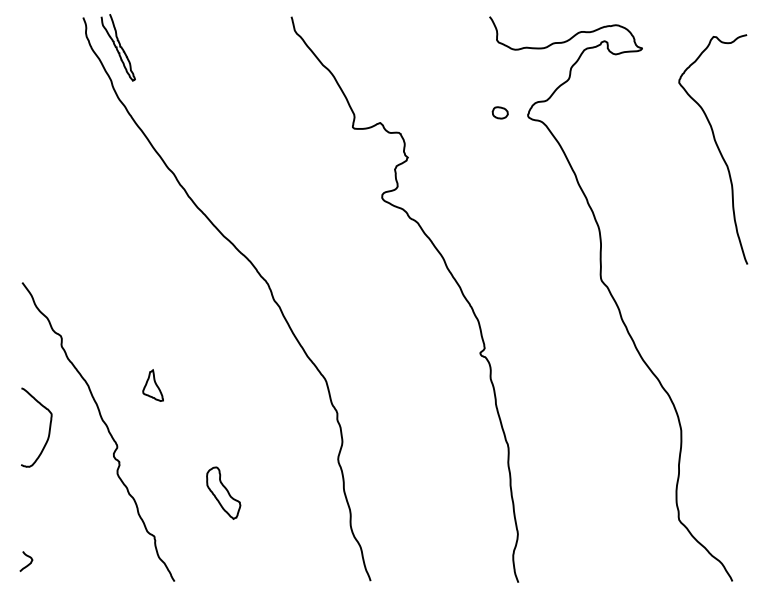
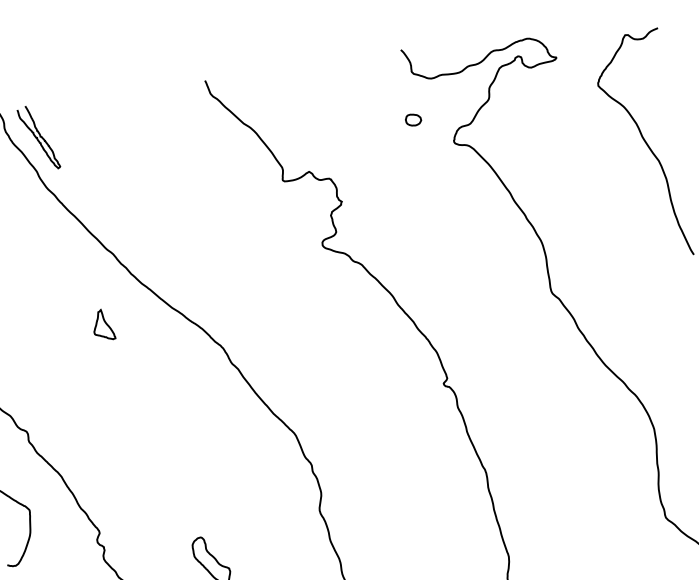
part: (499, 112) -> (412, 119), moved
part: (152, 385) -> (102, 325), moved

